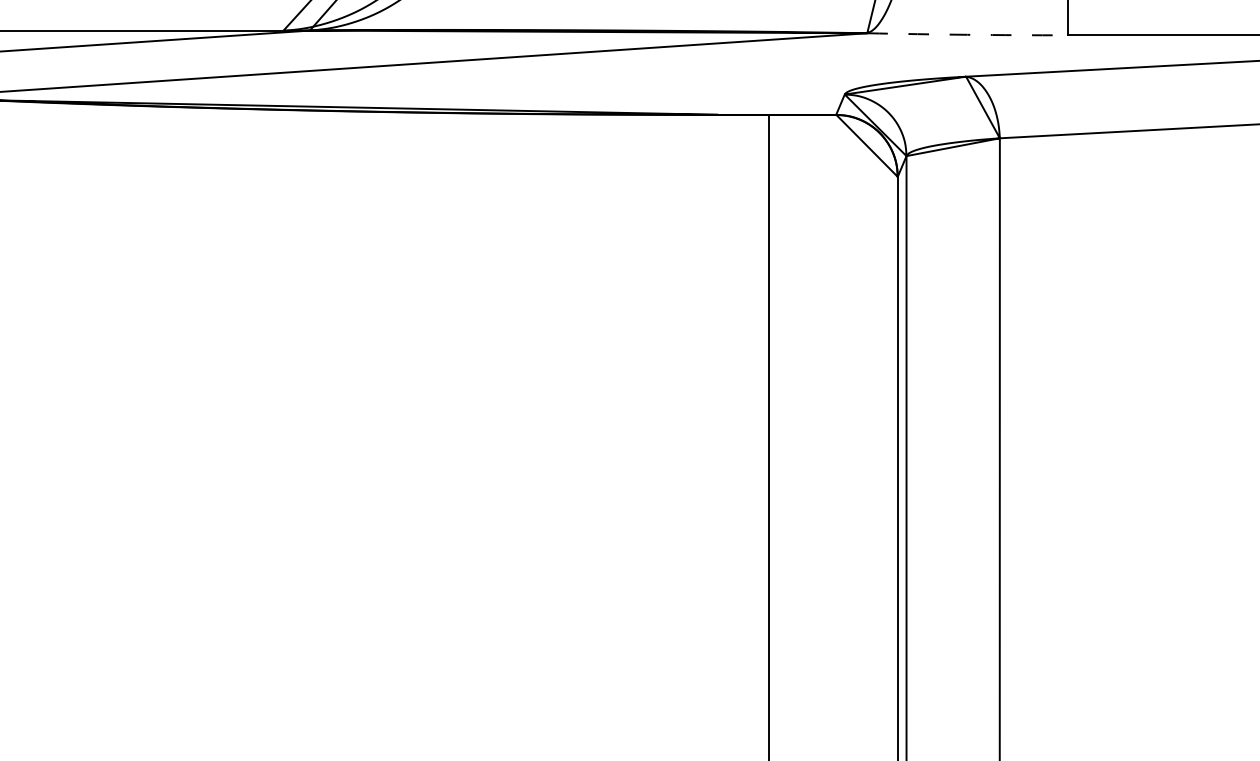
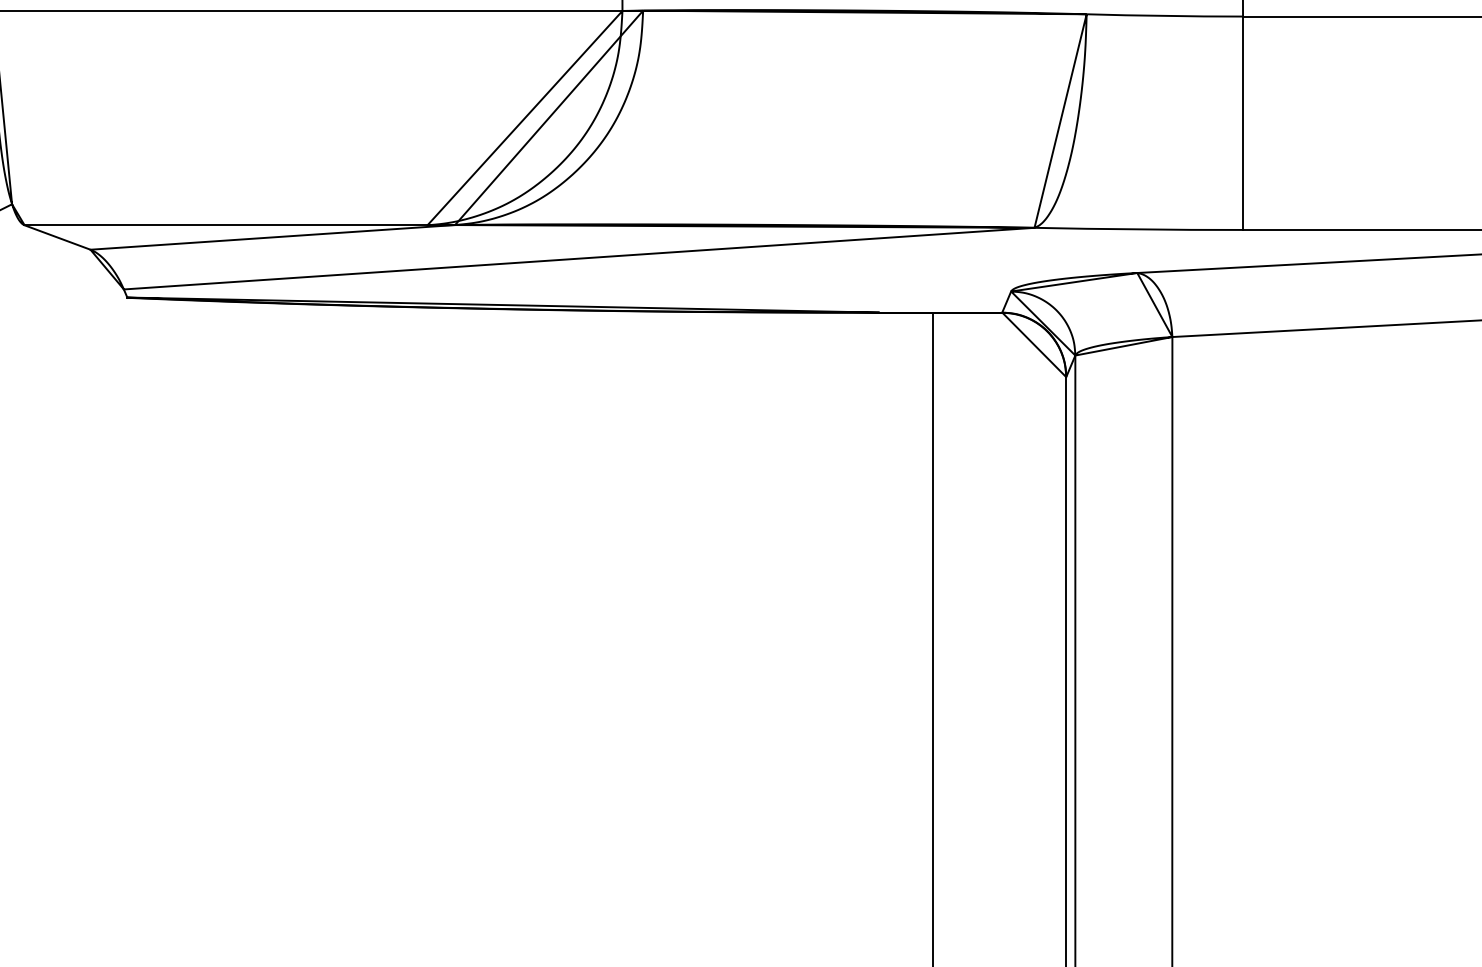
arc: (967, 34) -> (1138, 229), dashed -> solid

